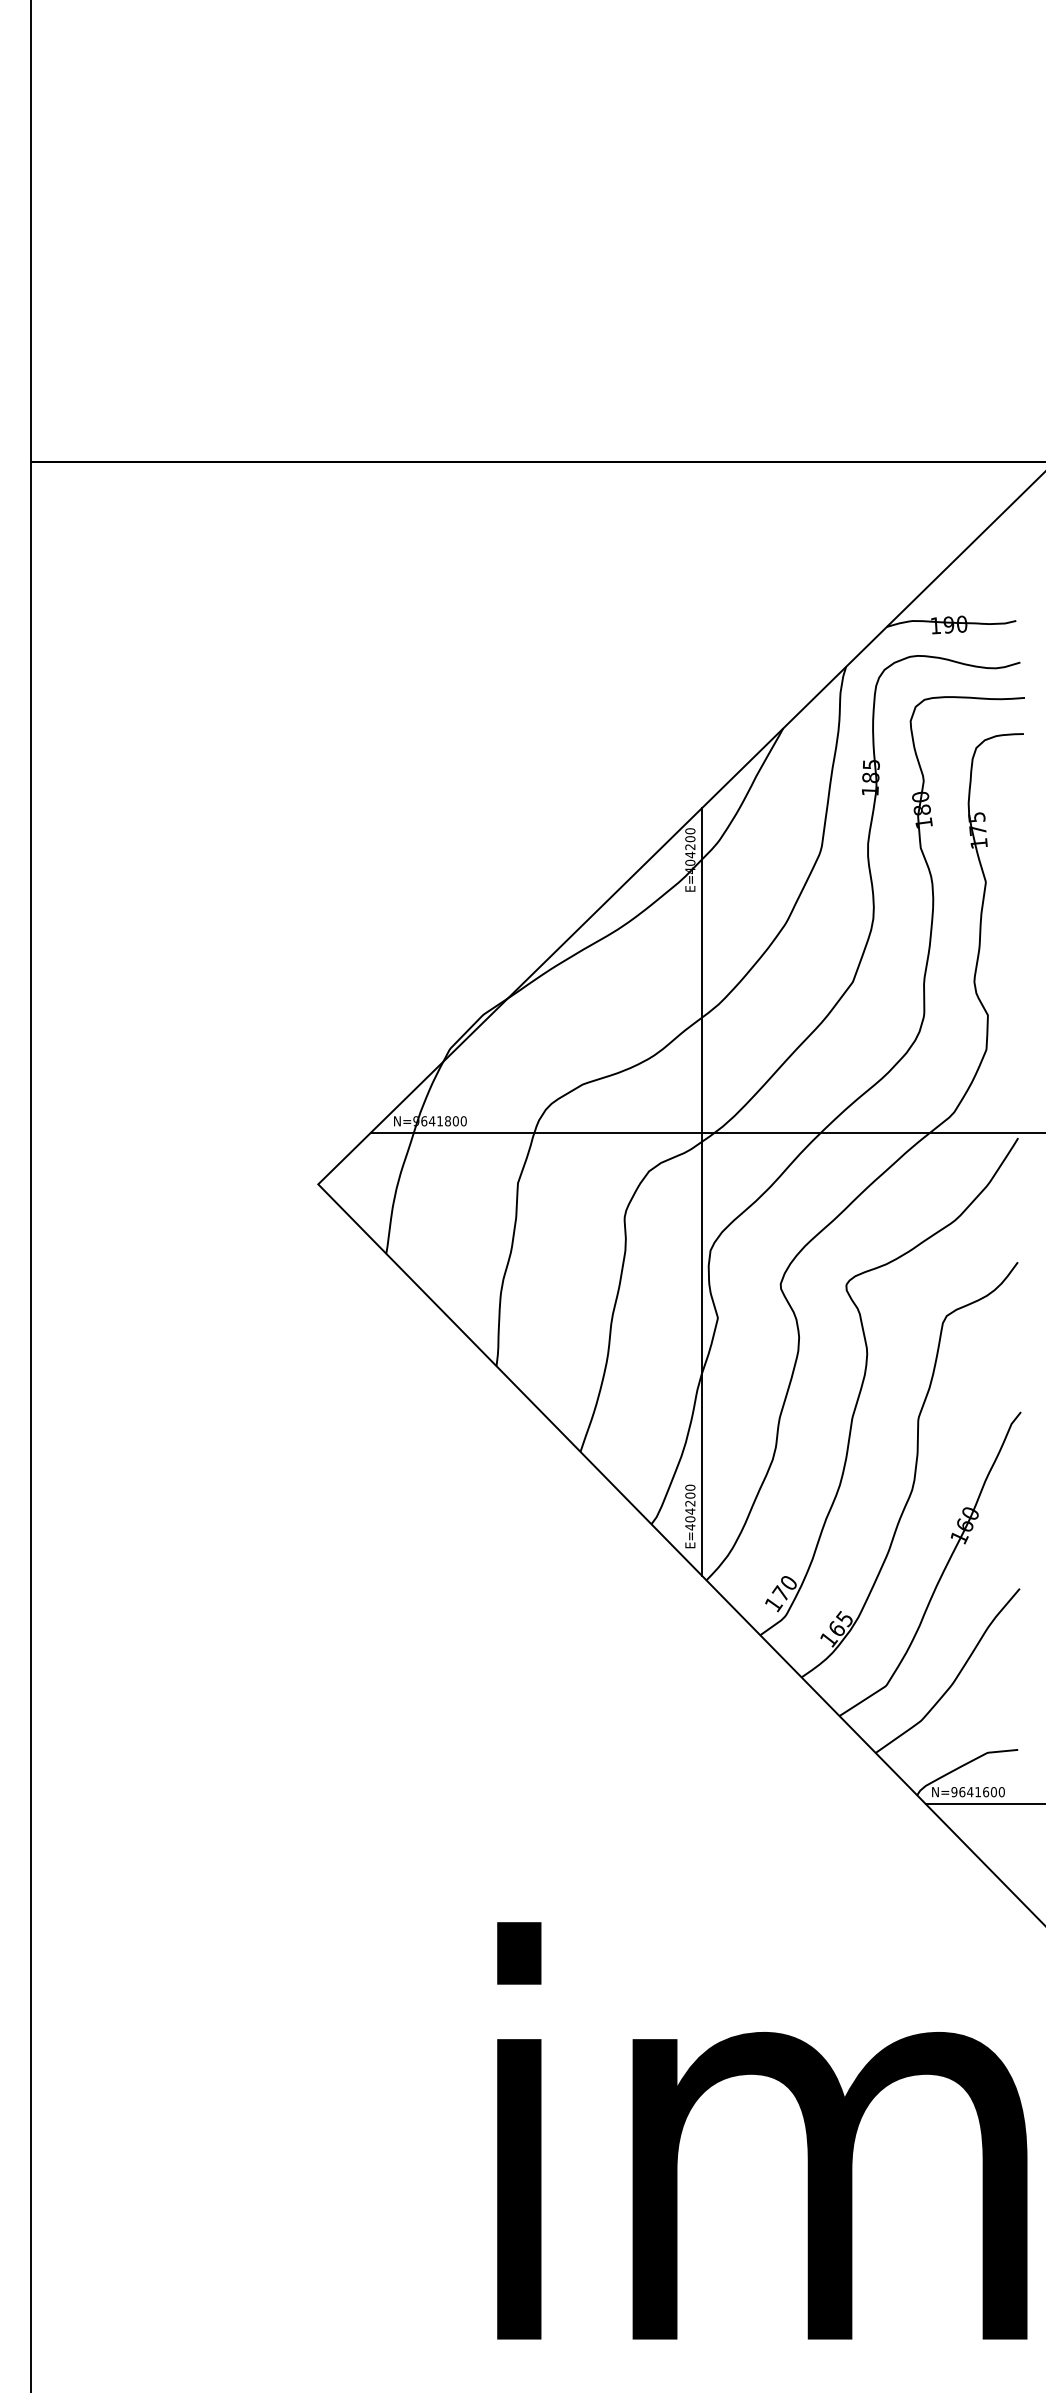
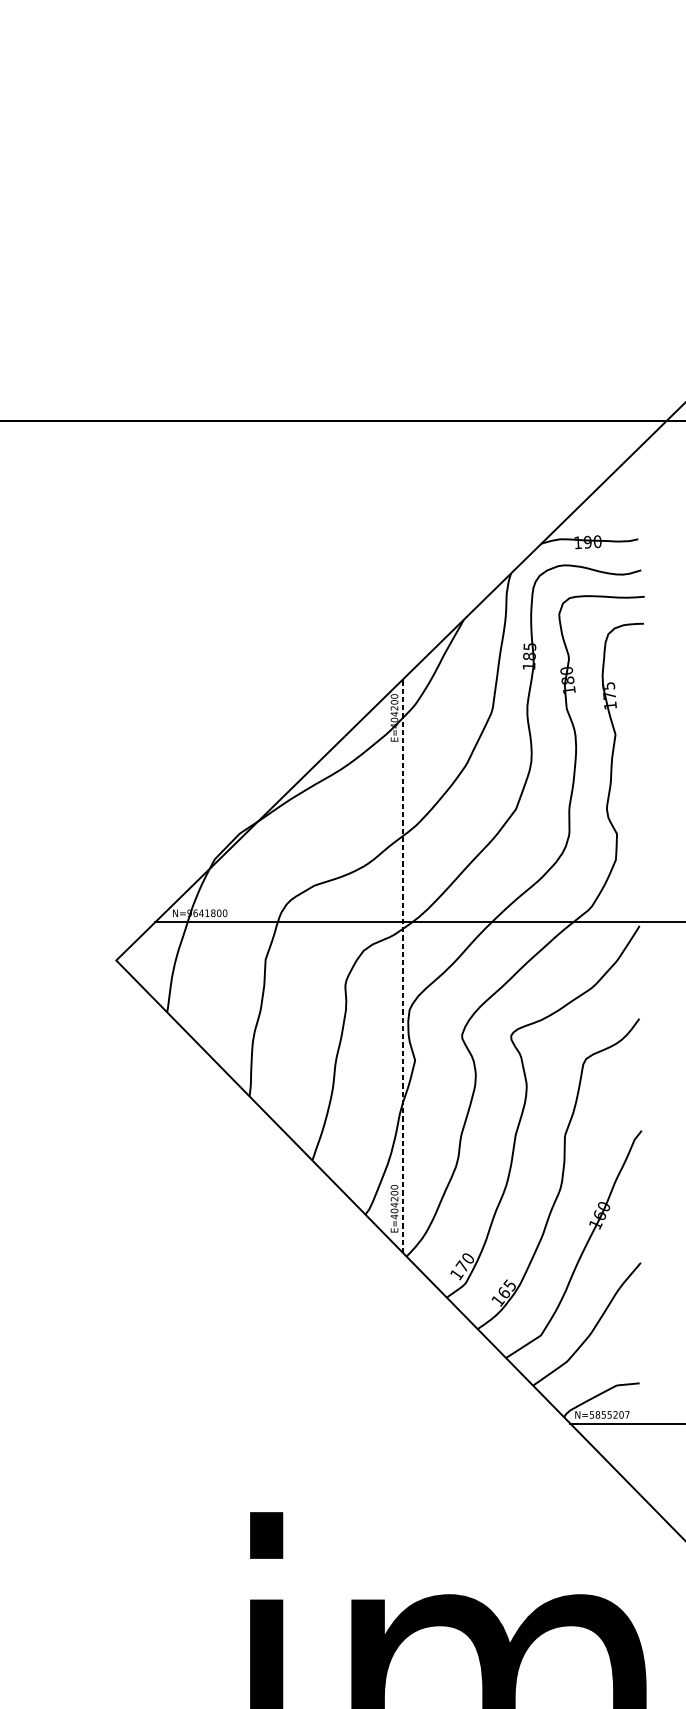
line: (702, 1191) -> (403, 965), solid -> dashed
text: (977, 1792) -> (609, 1415), N=9641600 -> N=5855207

